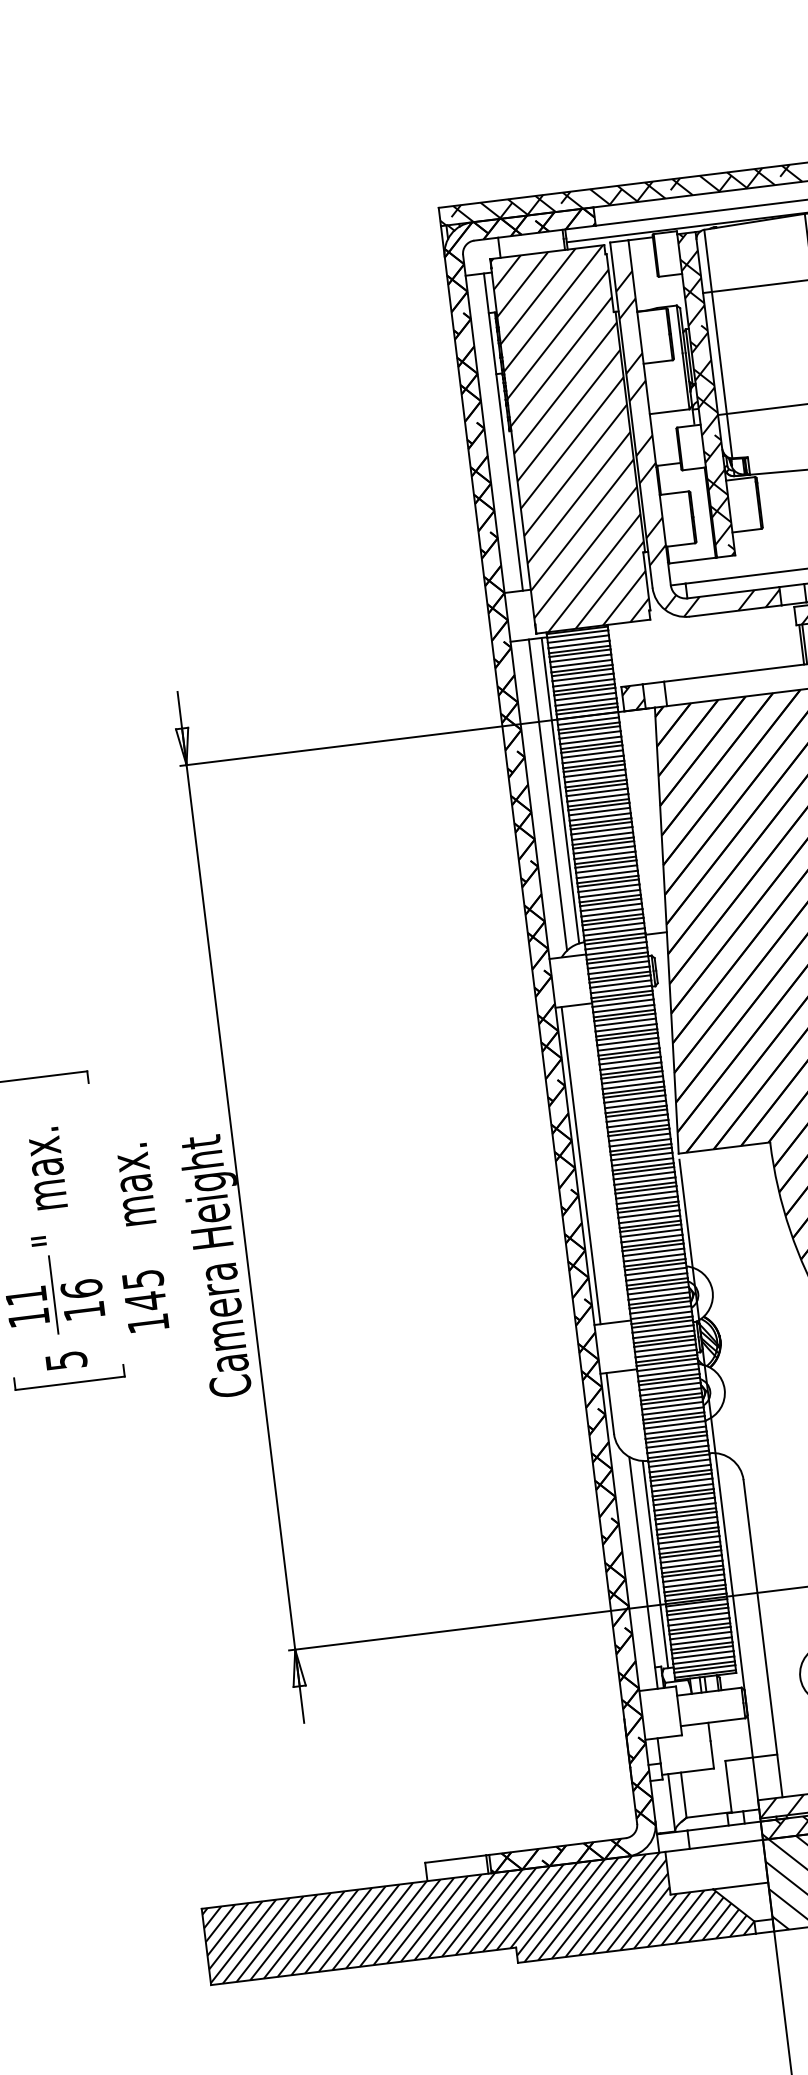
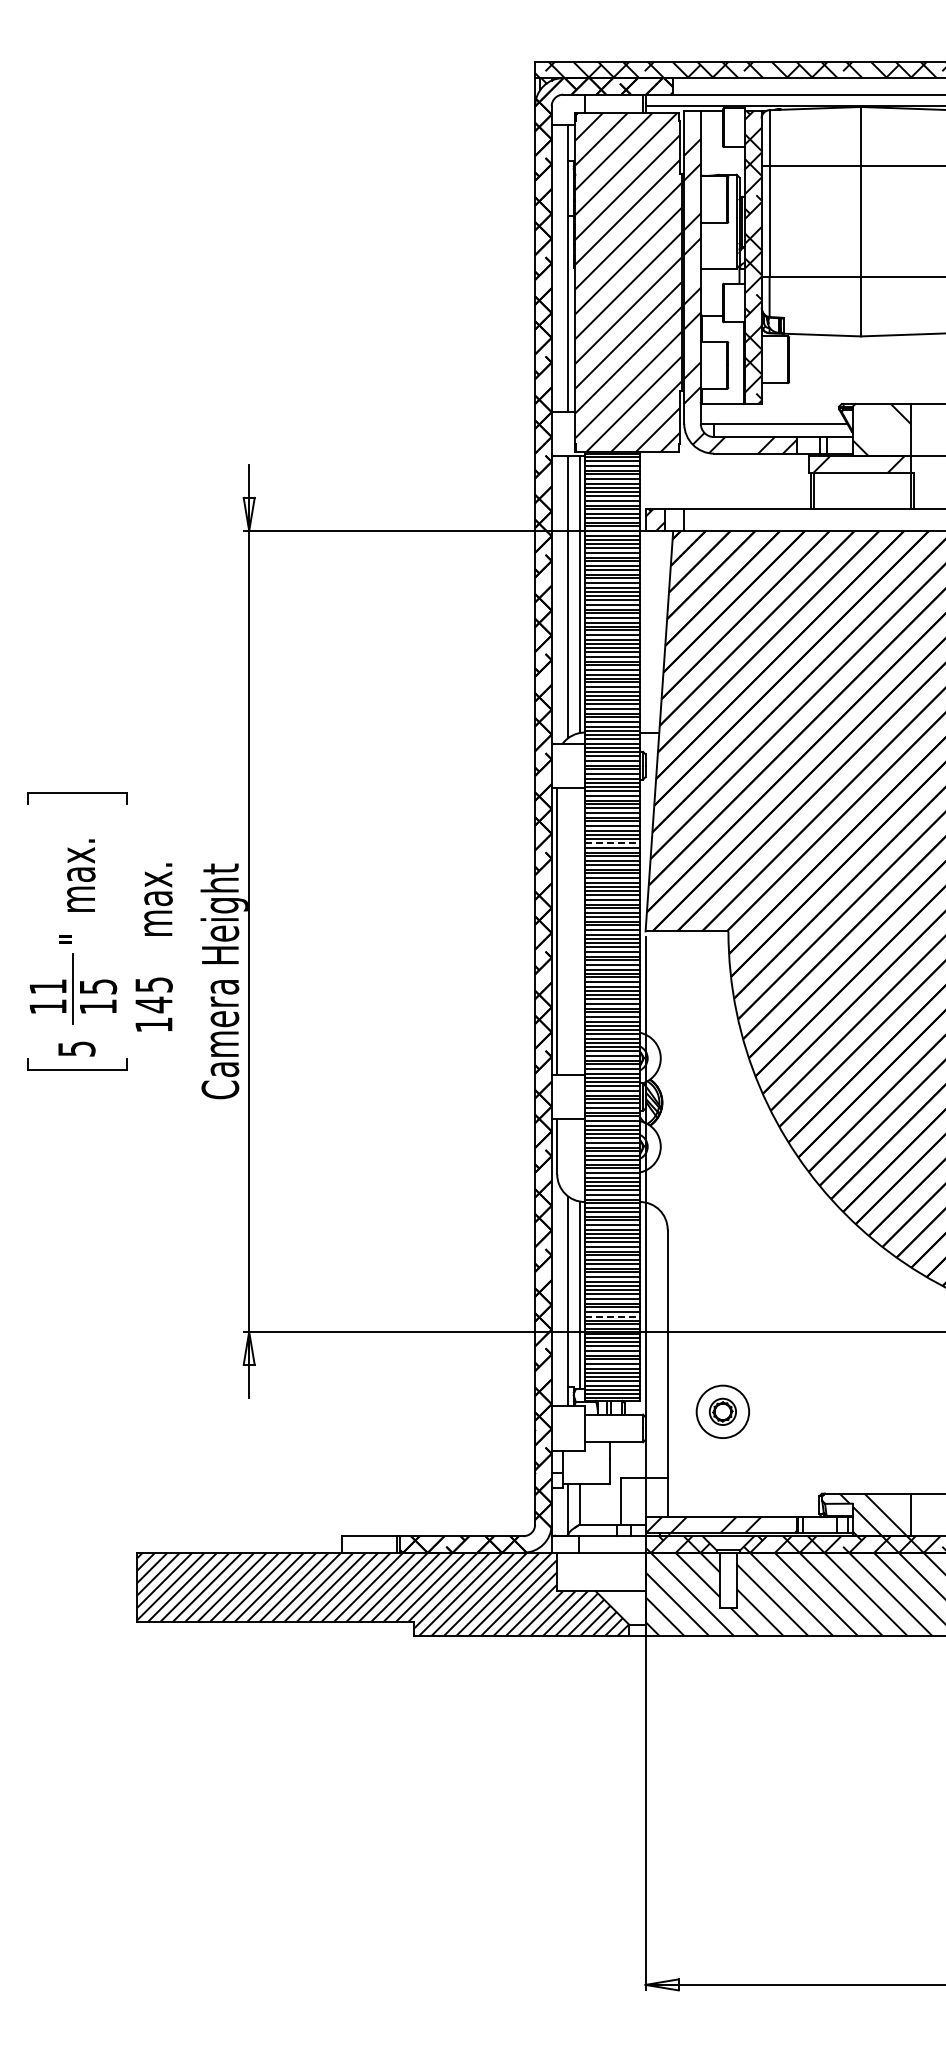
line: (630, 1061) -> (612, 843), solid -> dashed
text: (81, 1288) -> (98, 986), 16 -> 15
line: (694, 1583) -> (612, 1316), solid -> dashed

